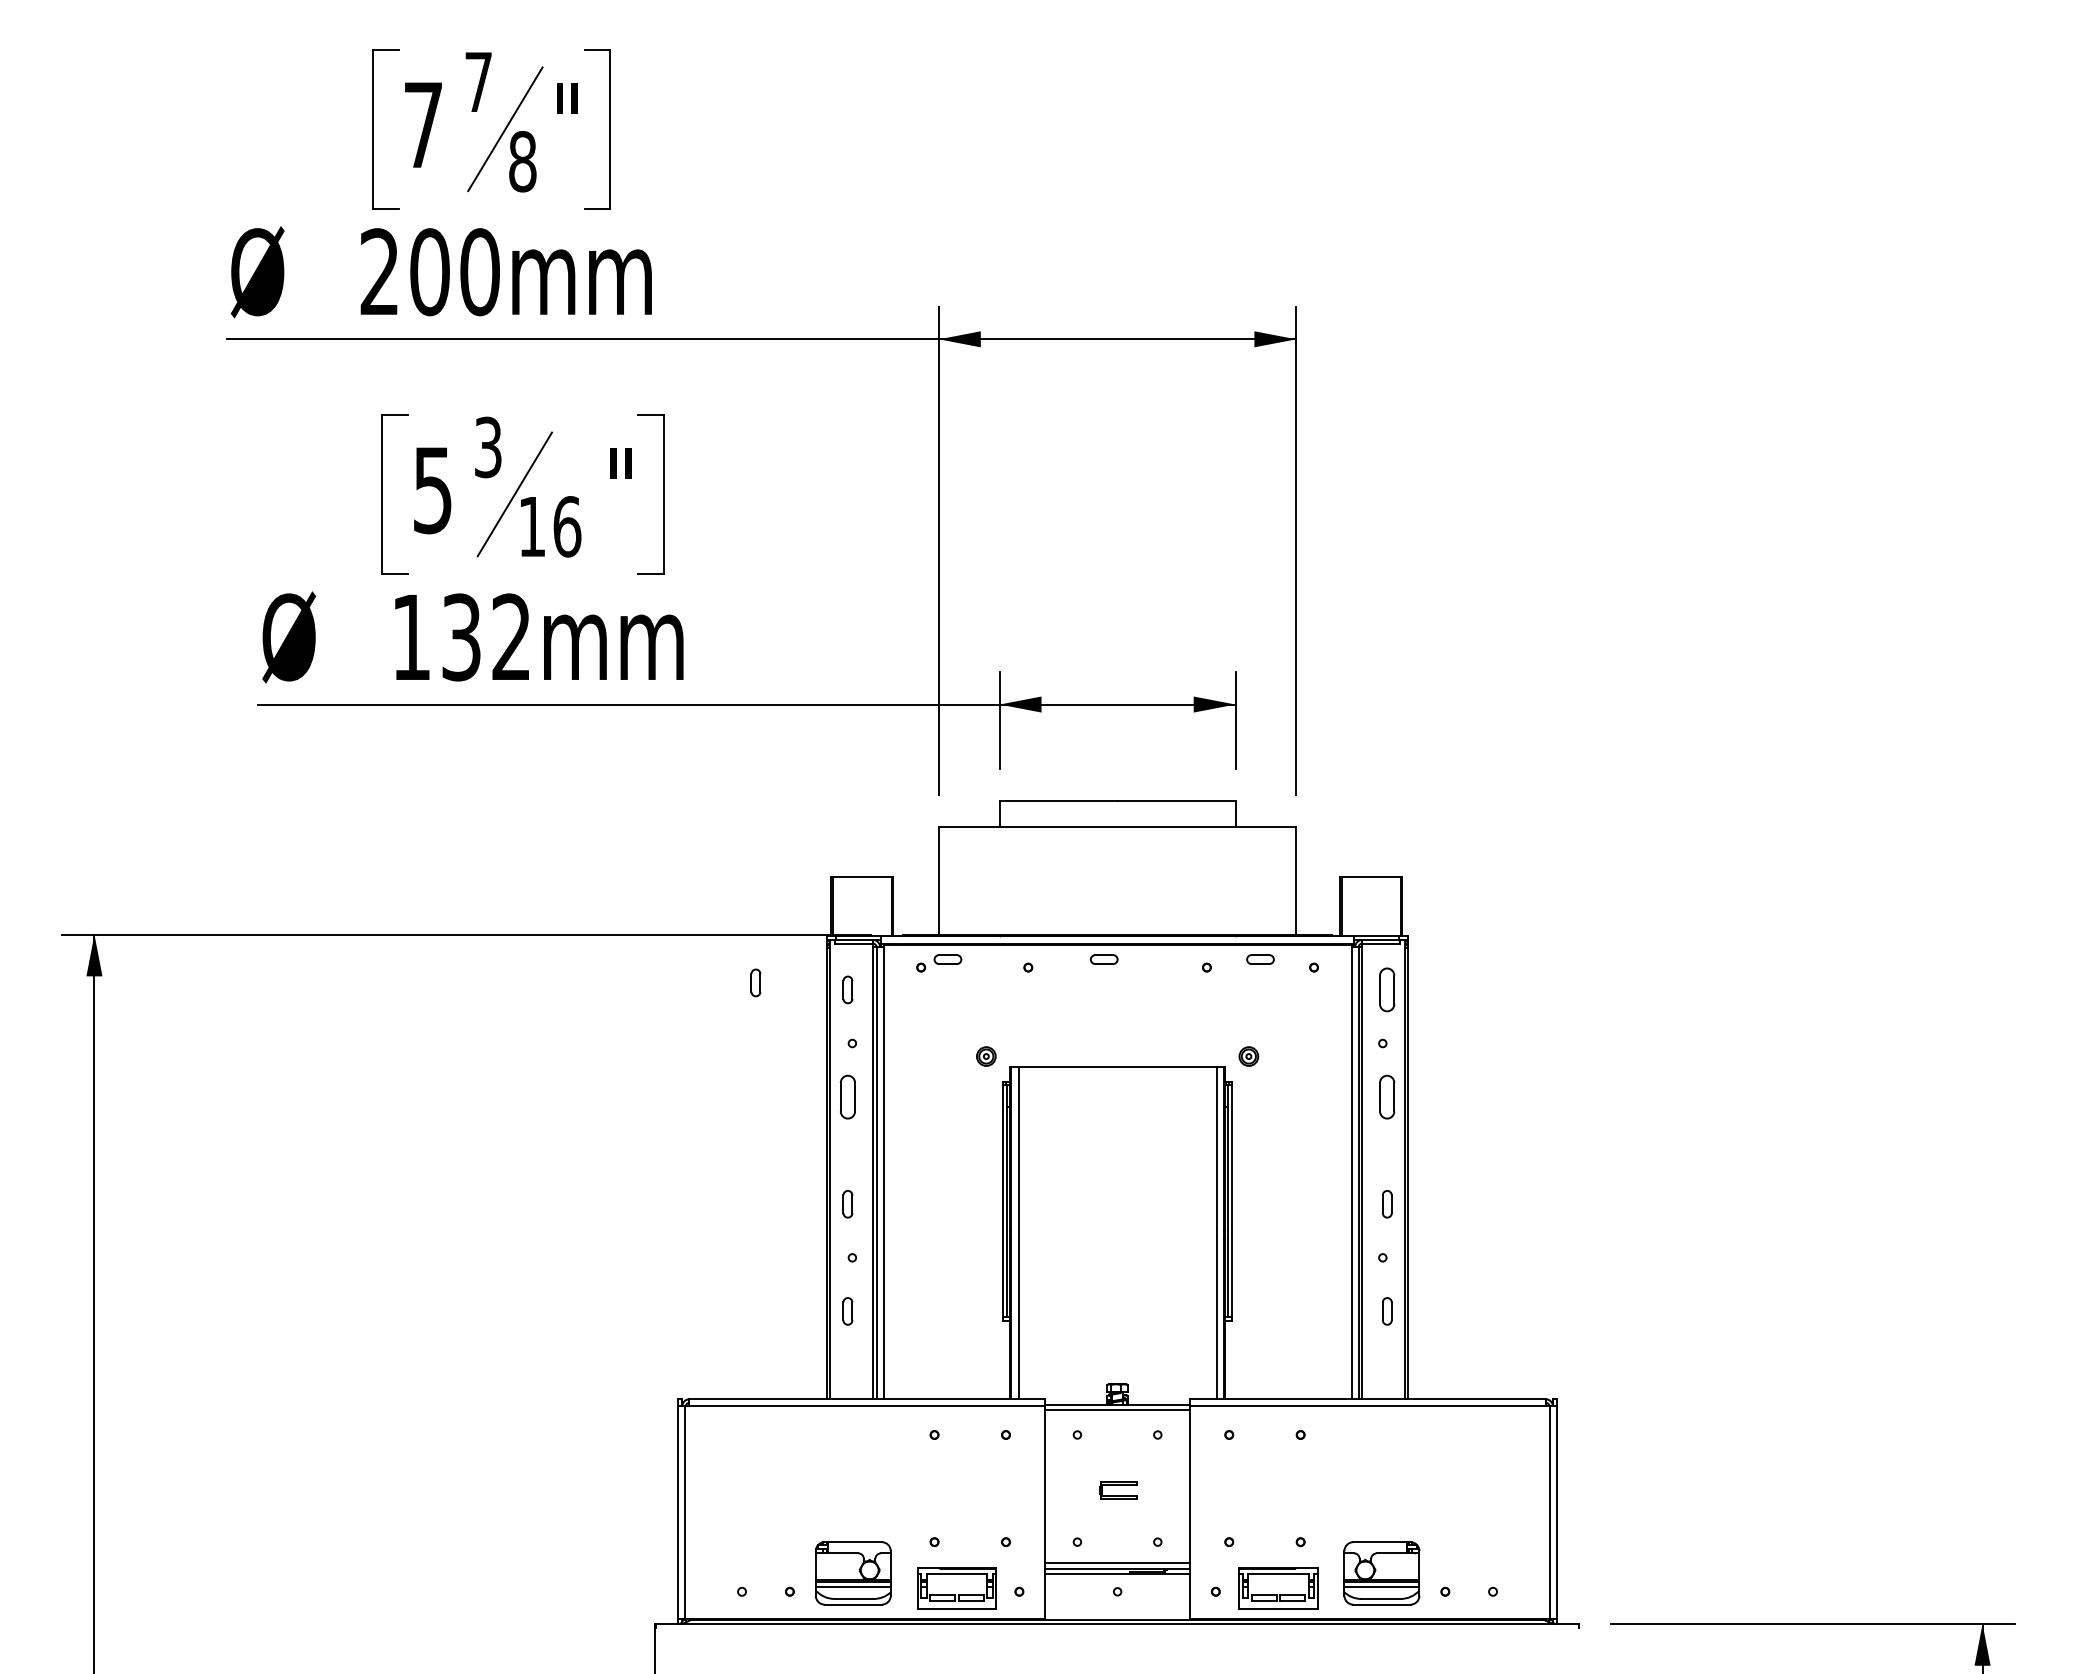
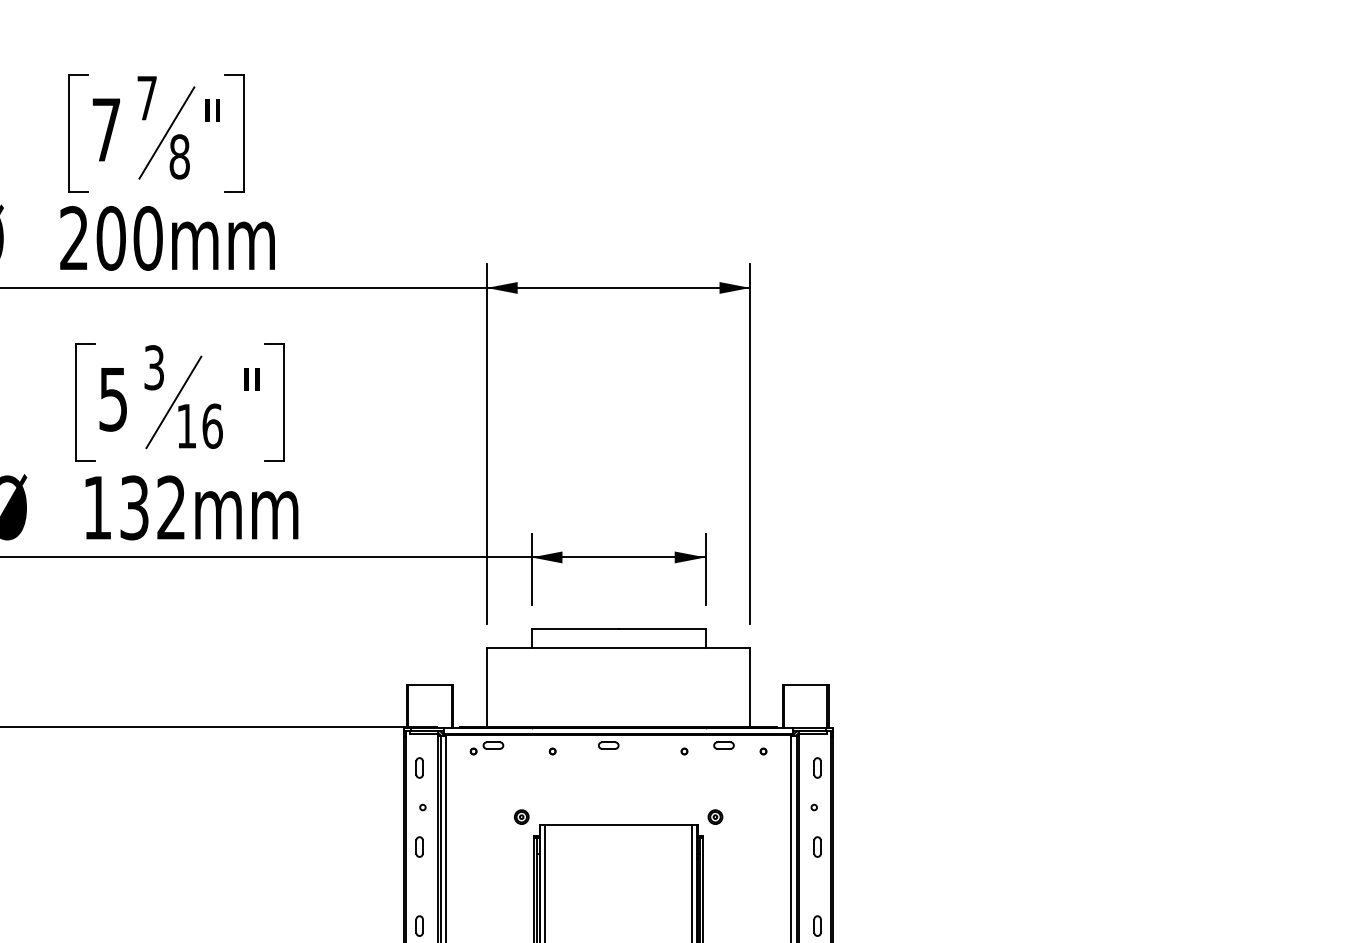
part: (755, 982) -> (351, 762), removed
part: (1387, 989) -> (817, 767), size x0.62
part: (847, 1096) -> (419, 846), size x0.62
part: (1387, 1096) -> (817, 846), size x0.62

